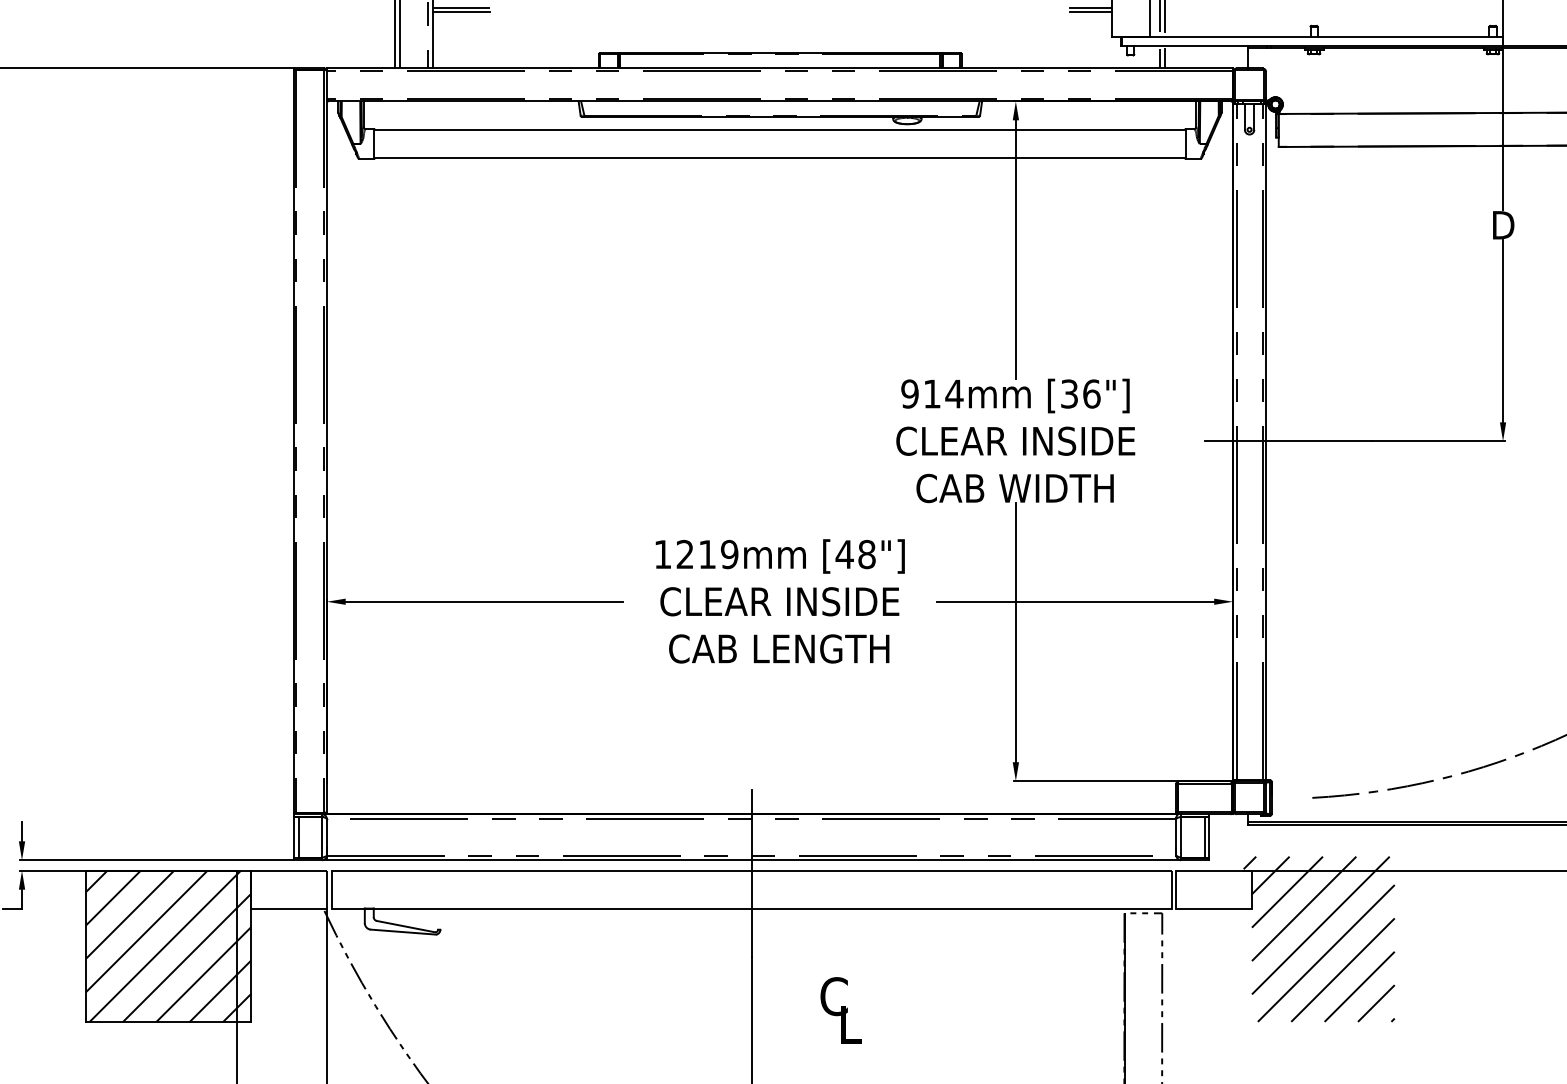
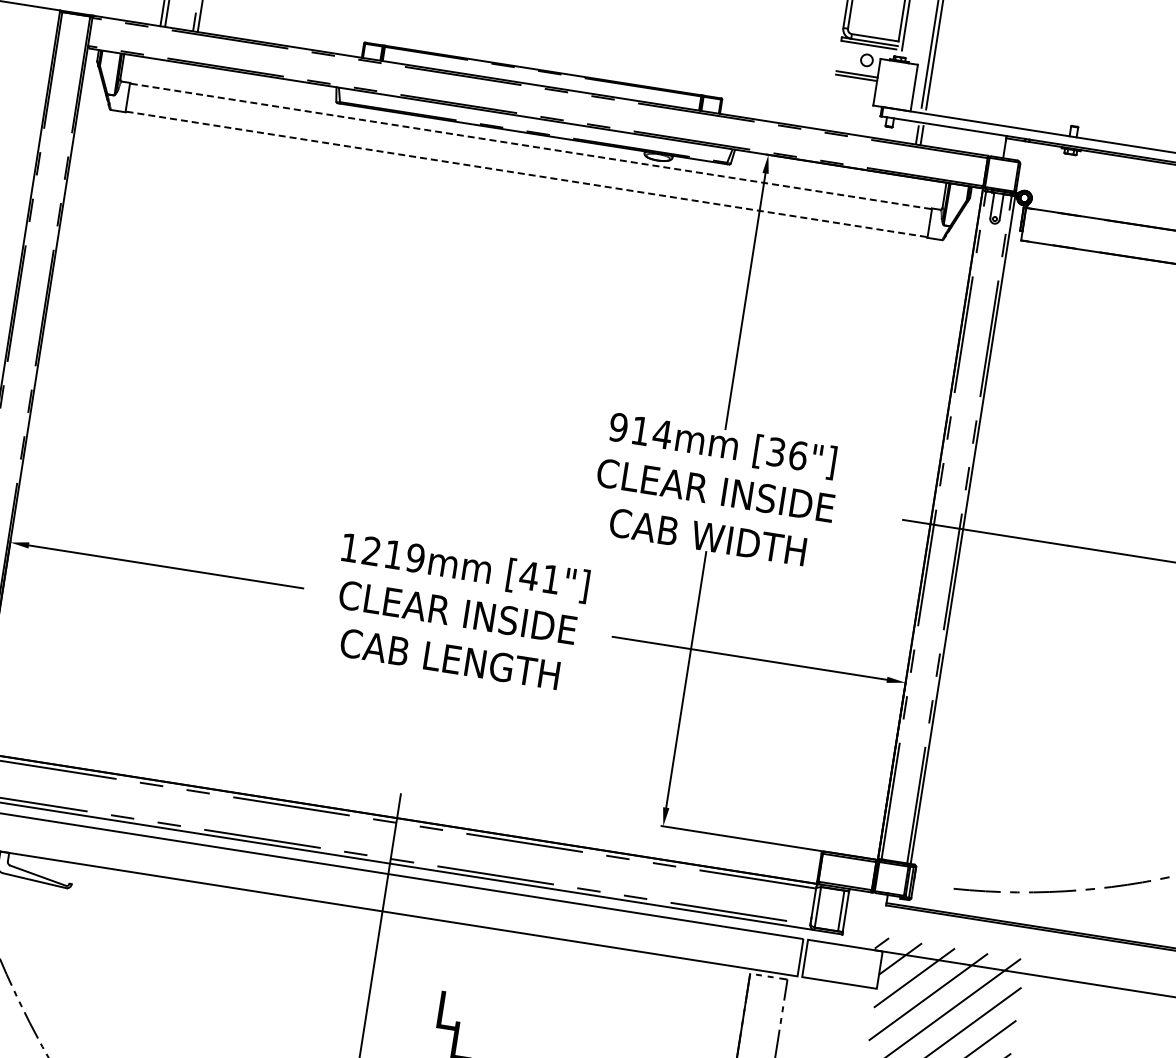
line: (779, 129) -> (530, 145), solid -> dashed
line: (779, 158) -> (526, 174), solid -> dashed
text: (866, 554) -> (550, 579), [48"] -> [41"]
text: (833, 996) -> (449, 1010), C -> L

